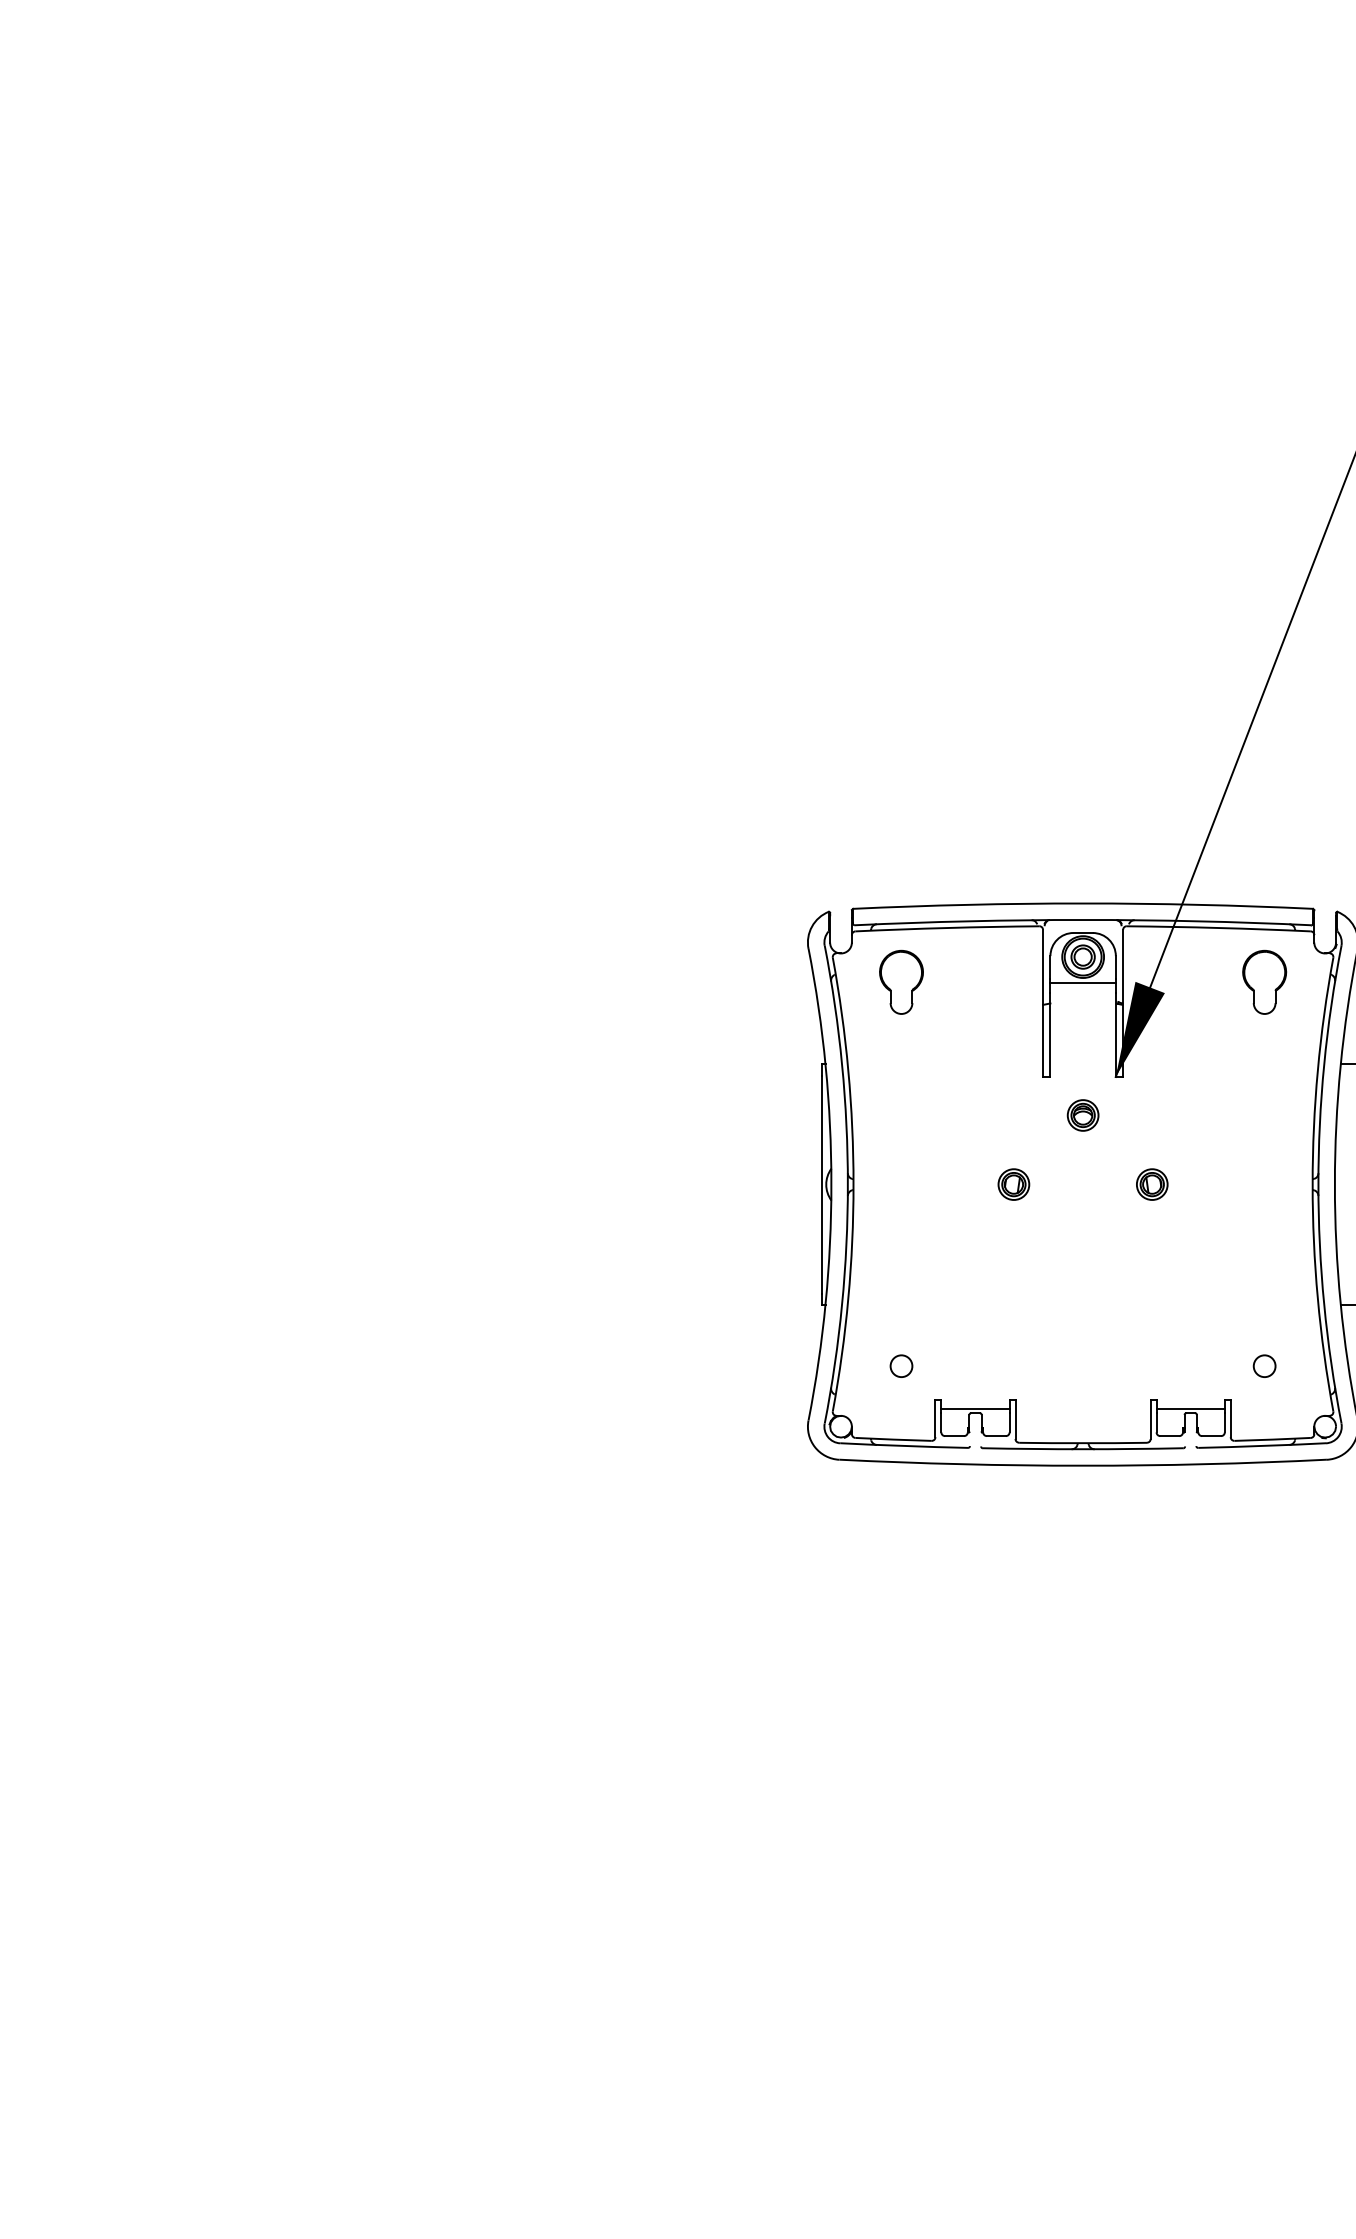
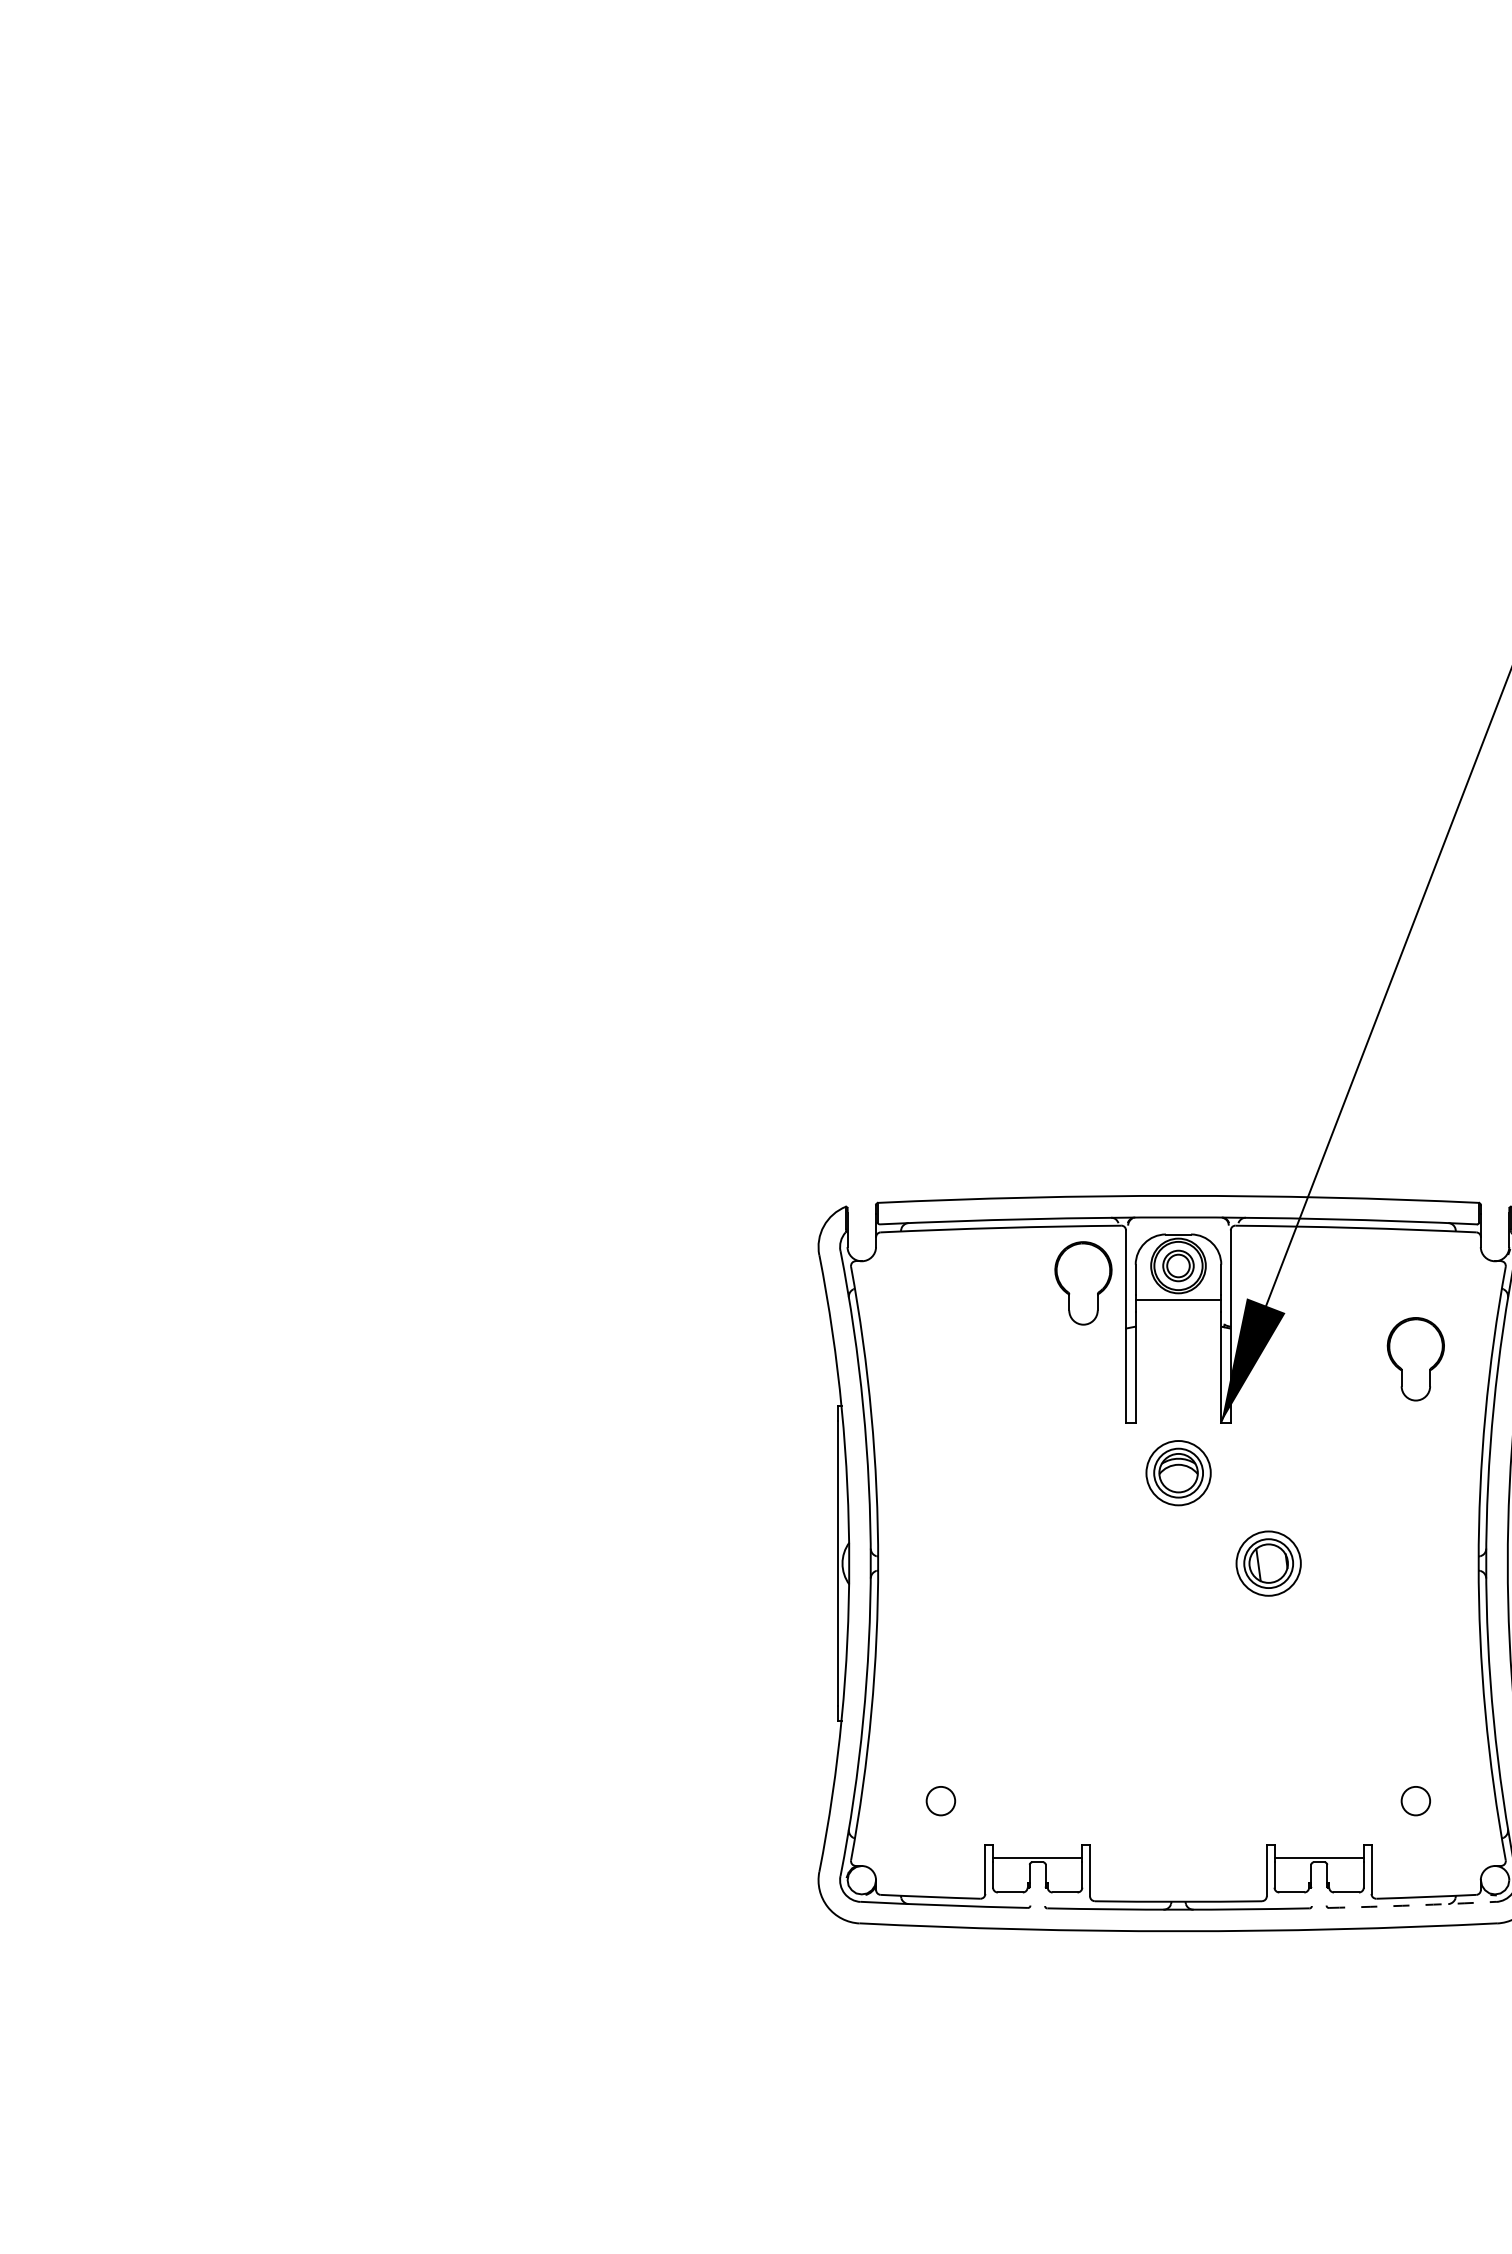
part: (901, 981) -> (1083, 1282), moved
part: (1264, 981) -> (1415, 1358), moved
part: (1082, 1115) -> (1177, 1473), size x1.6
part: (1013, 1184) -> (1087, 1563), removed
part: (1152, 1184) -> (1269, 1563), size x1.6
arc: (1262, 1445) -> (1413, 1904), solid -> dashed

